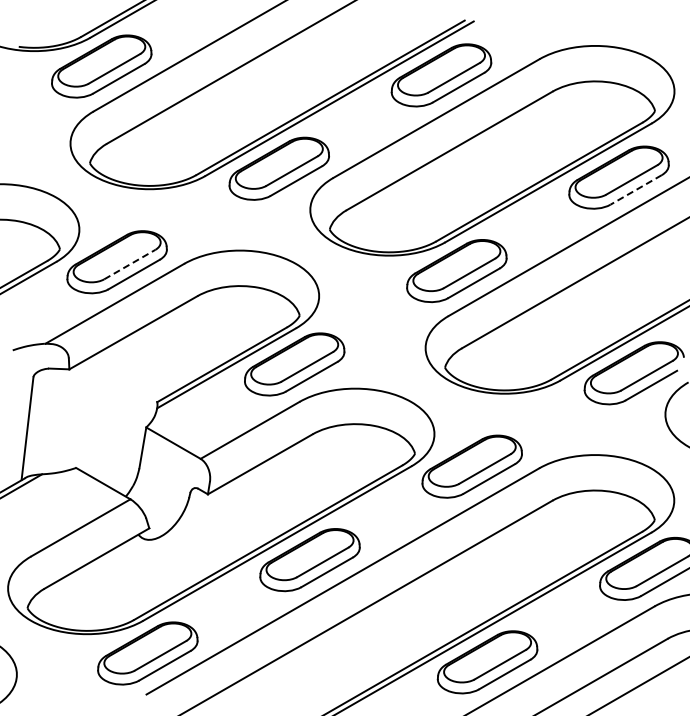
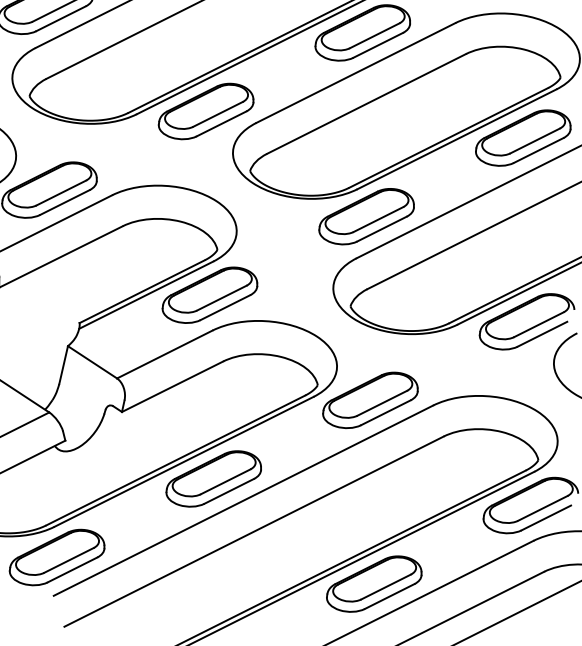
line: (636, 189) -> (539, 150), dashed -> solid
line: (129, 264) -> (61, 192), dashed -> solid

